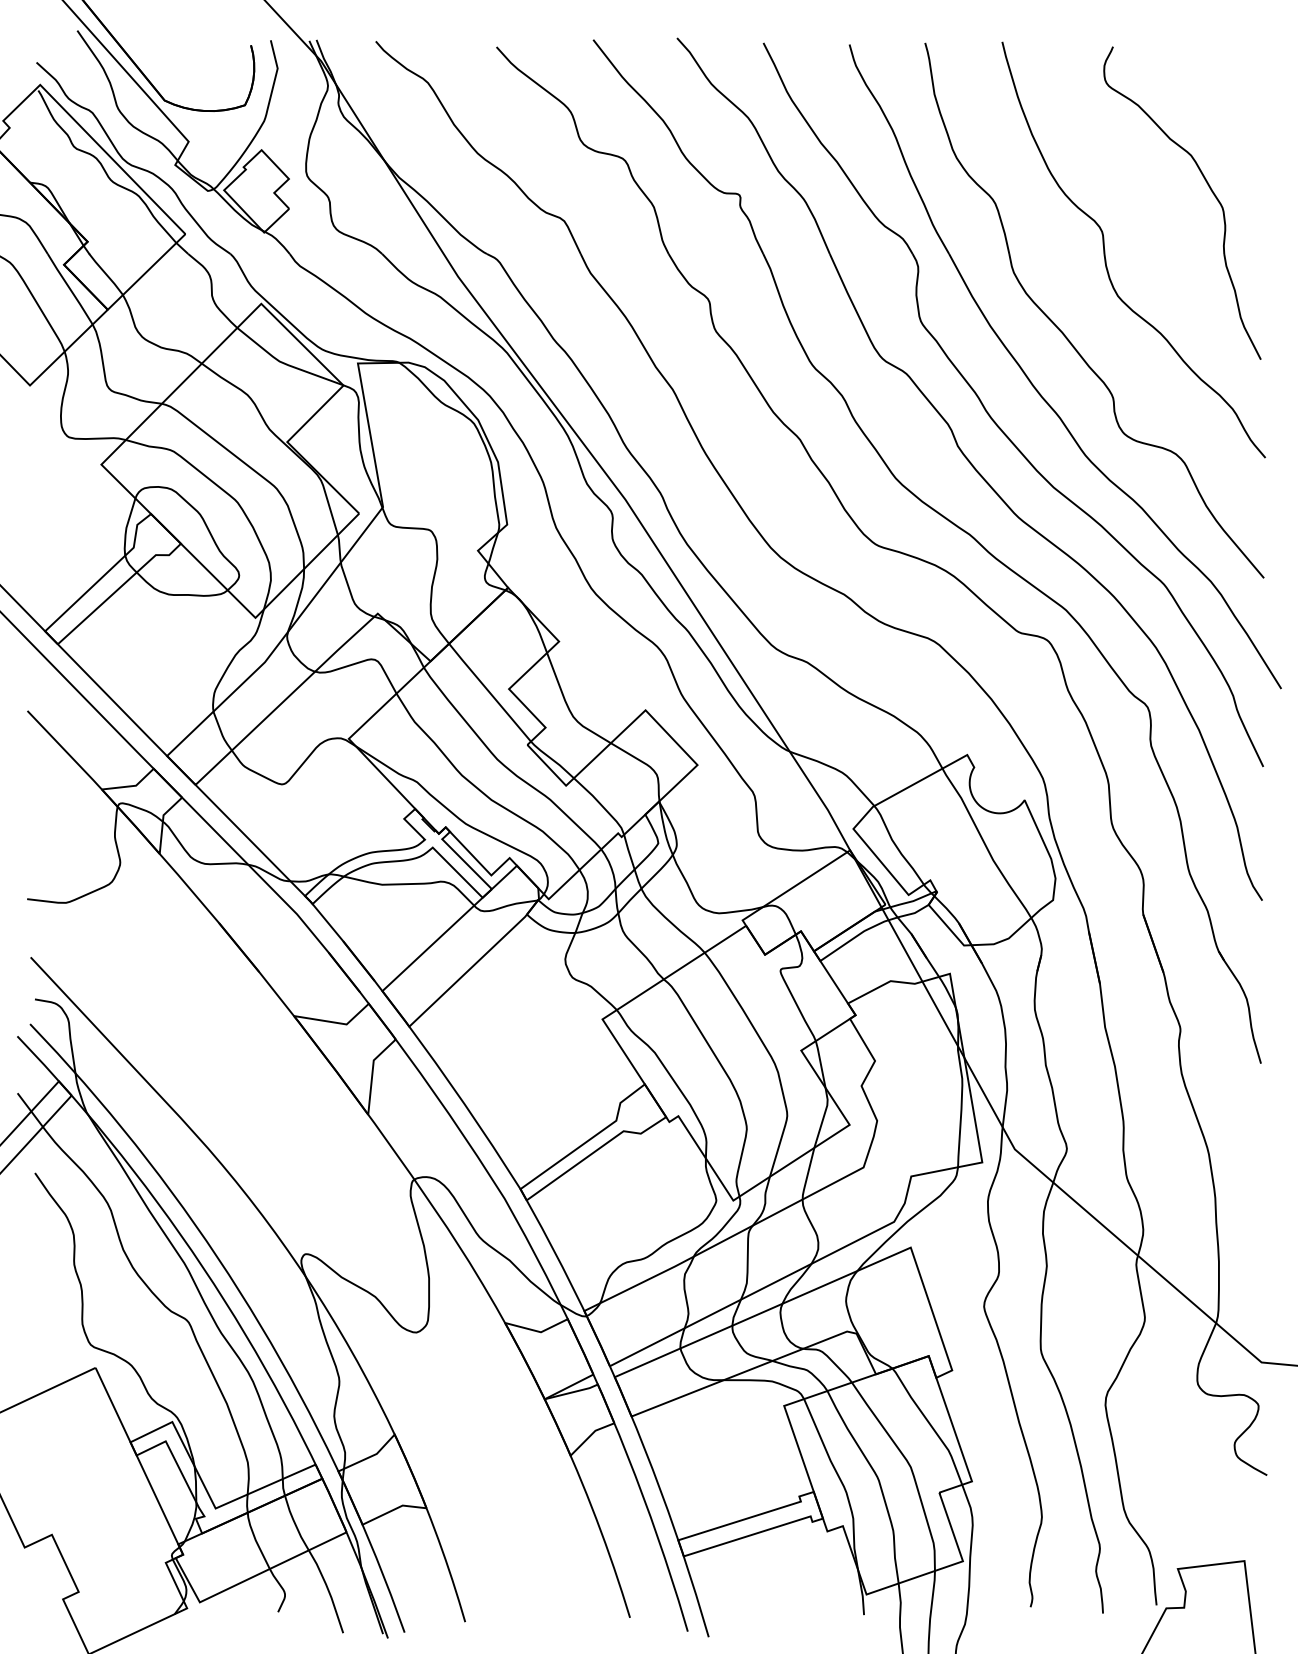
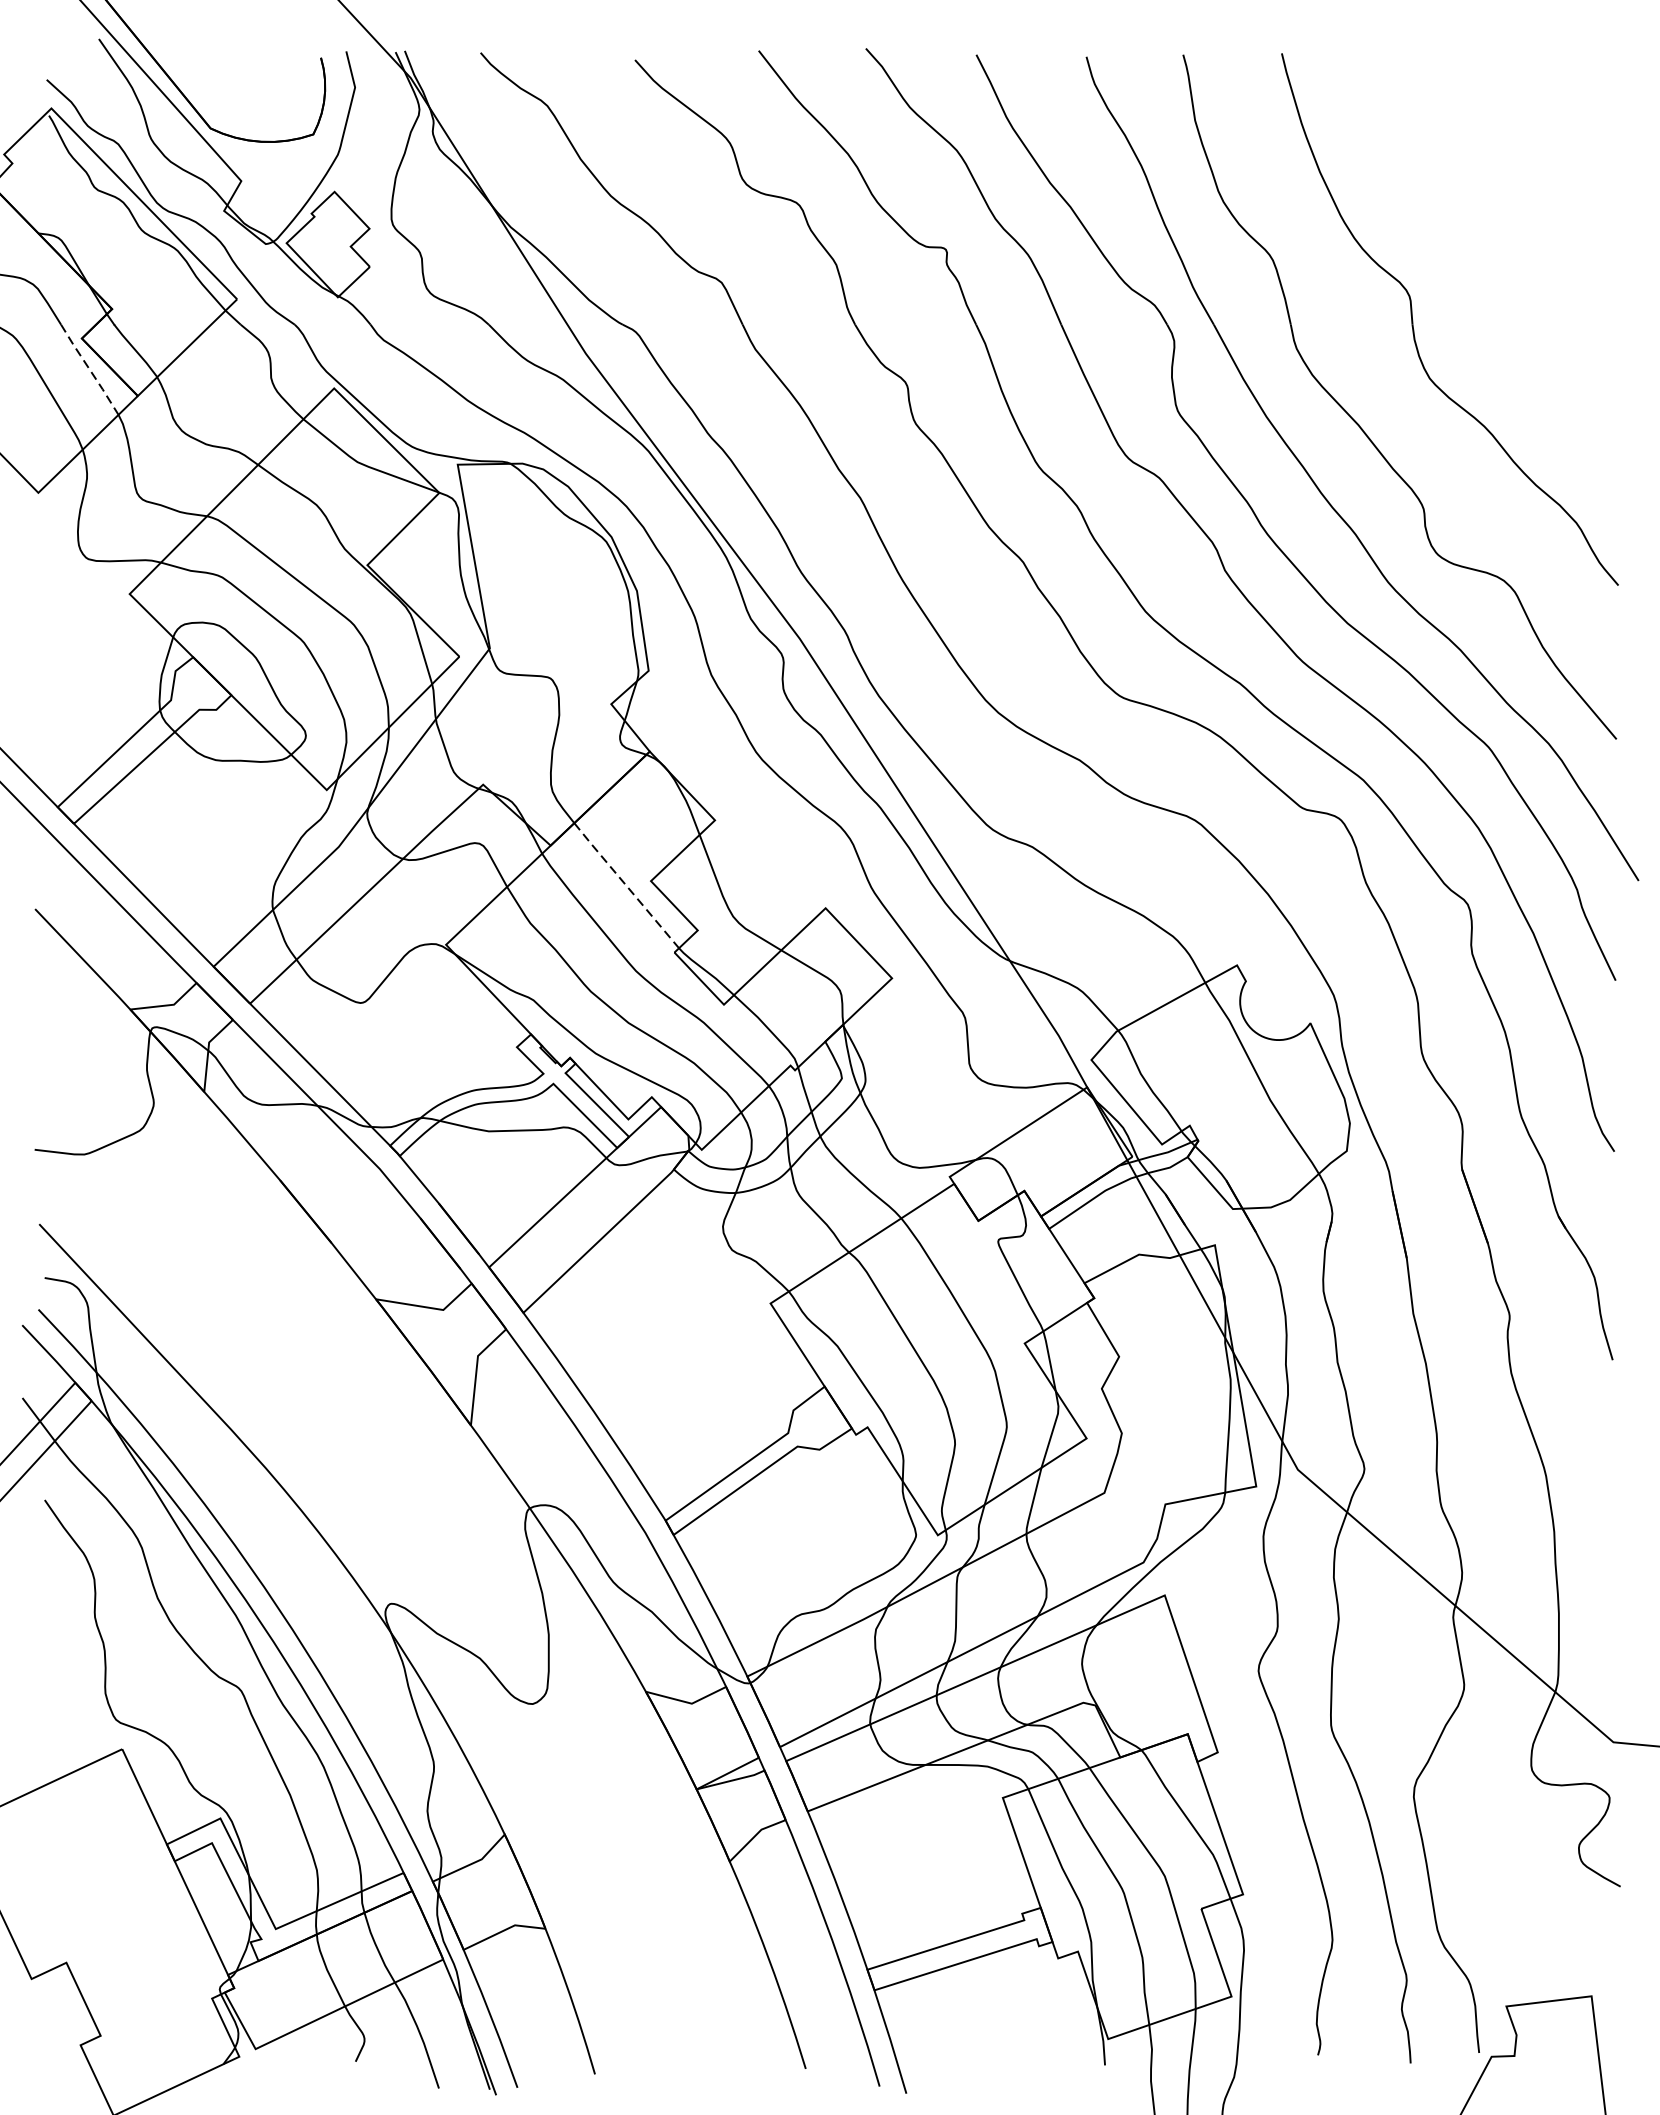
part: (1207, 185) -> (1544, 237), removed
line: (70, 289) -> (90, 370), solid -> dashed
line: (489, 692) -> (626, 885), solid -> dashed

